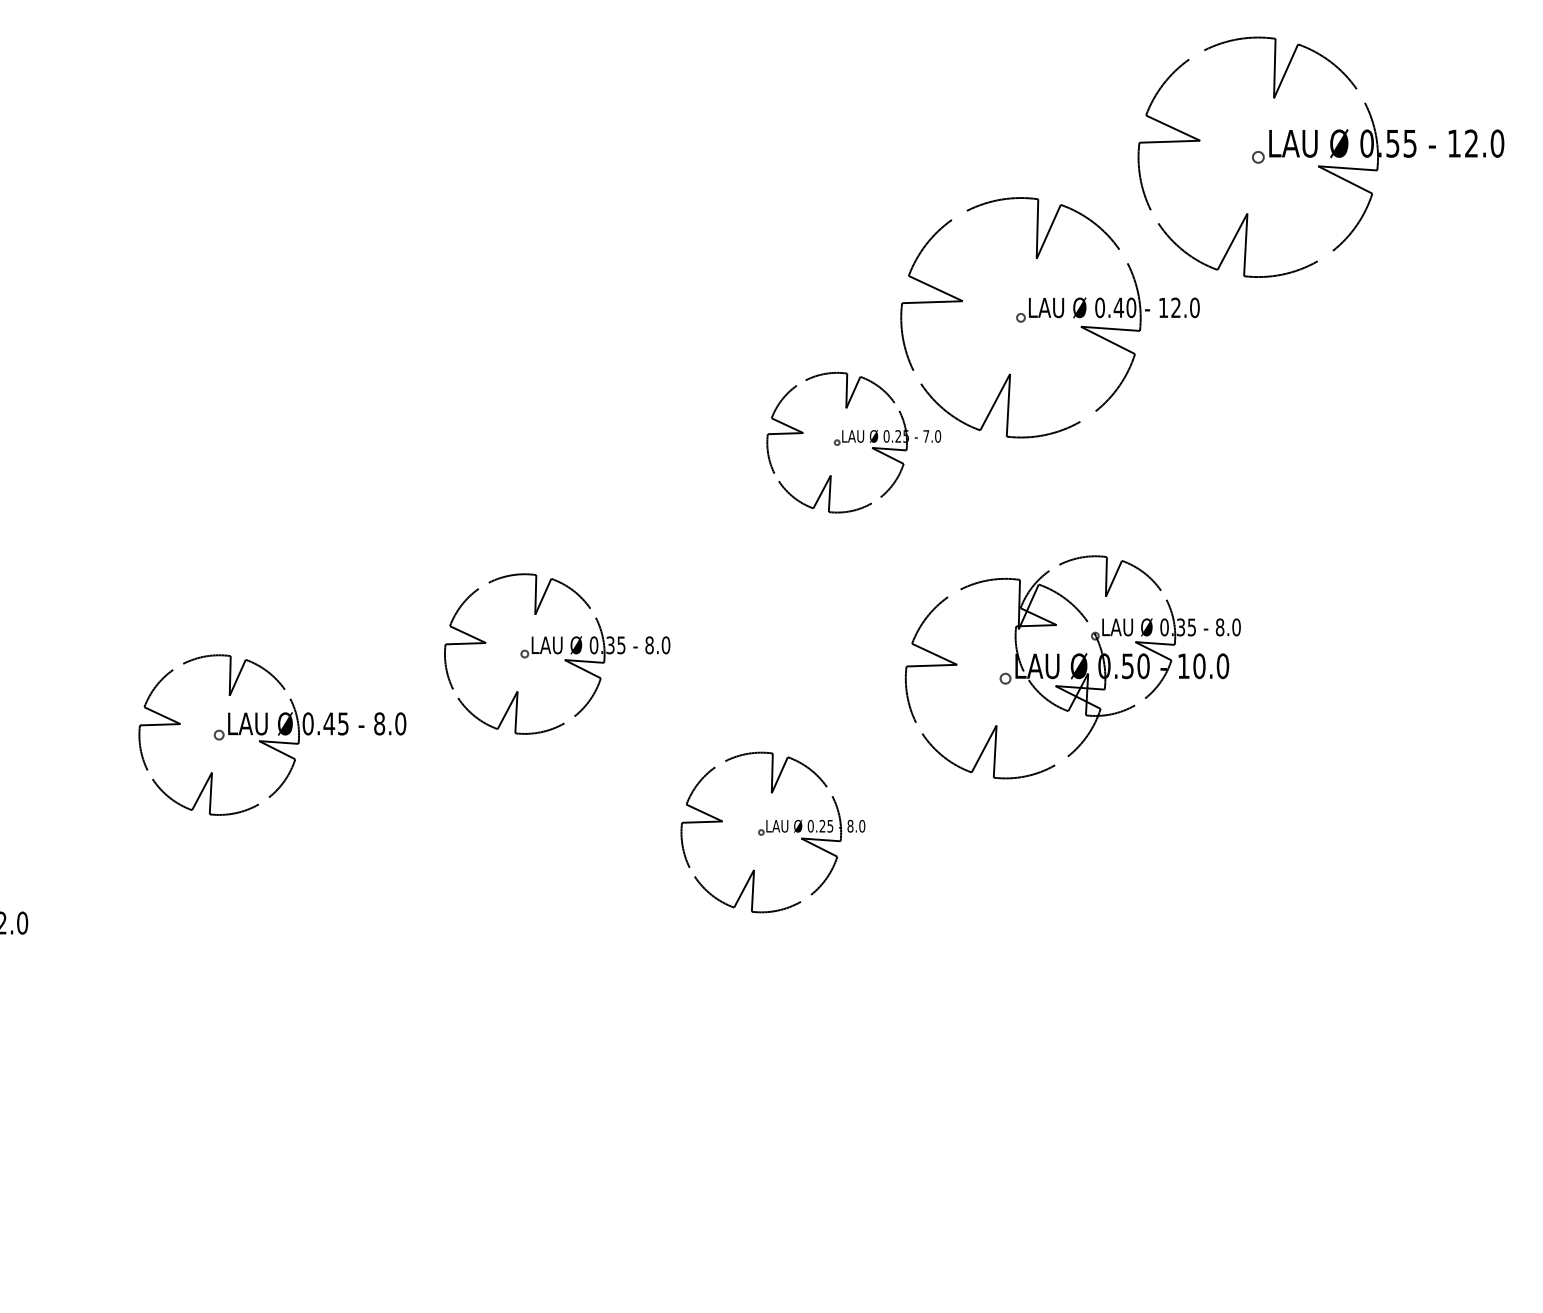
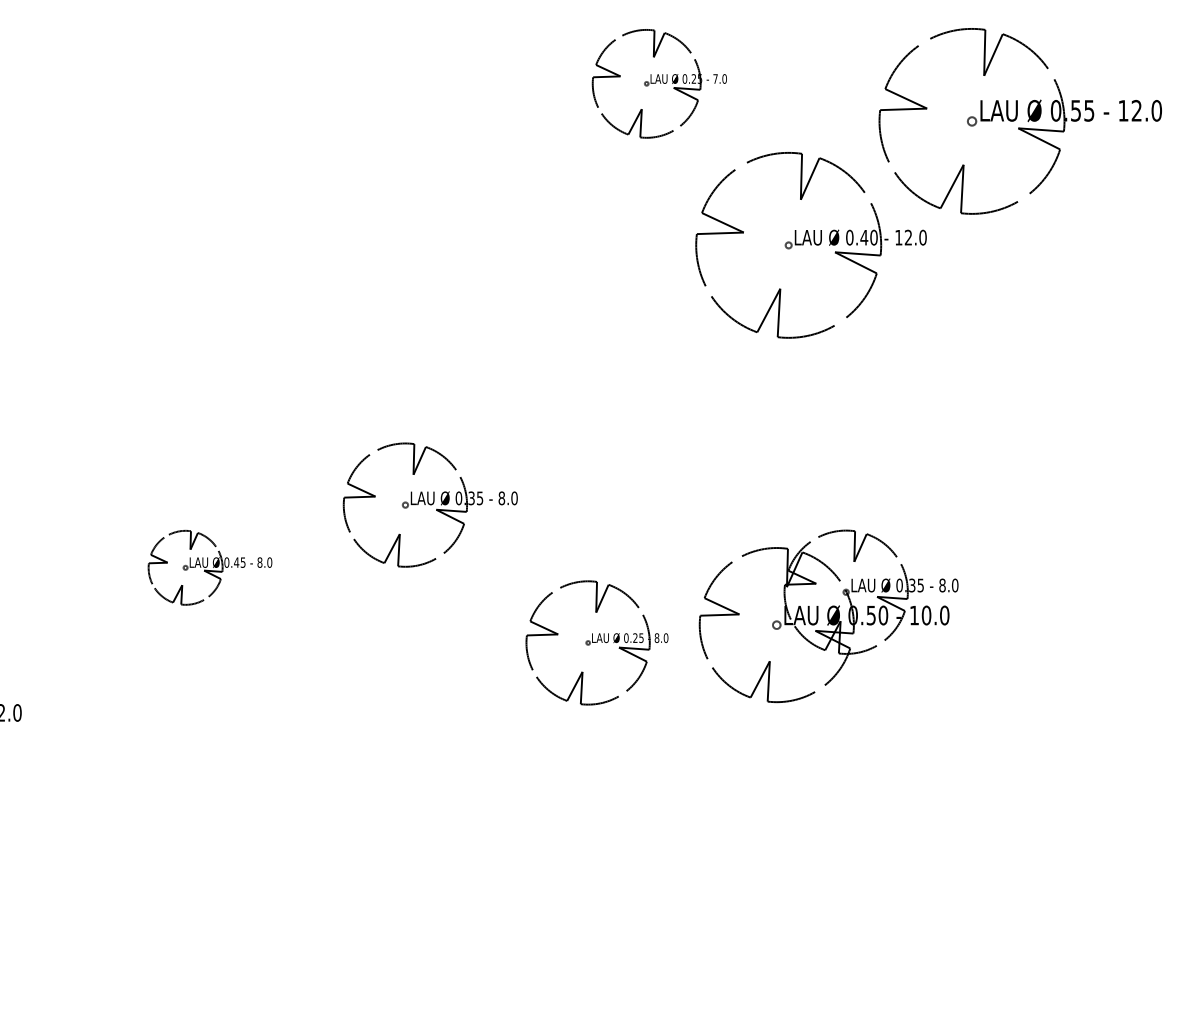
part: (852, 442) -> (658, 83), moved
part: (1072, 667) -> (828, 616), moved
part: (271, 734) -> (209, 567), size x0.6

